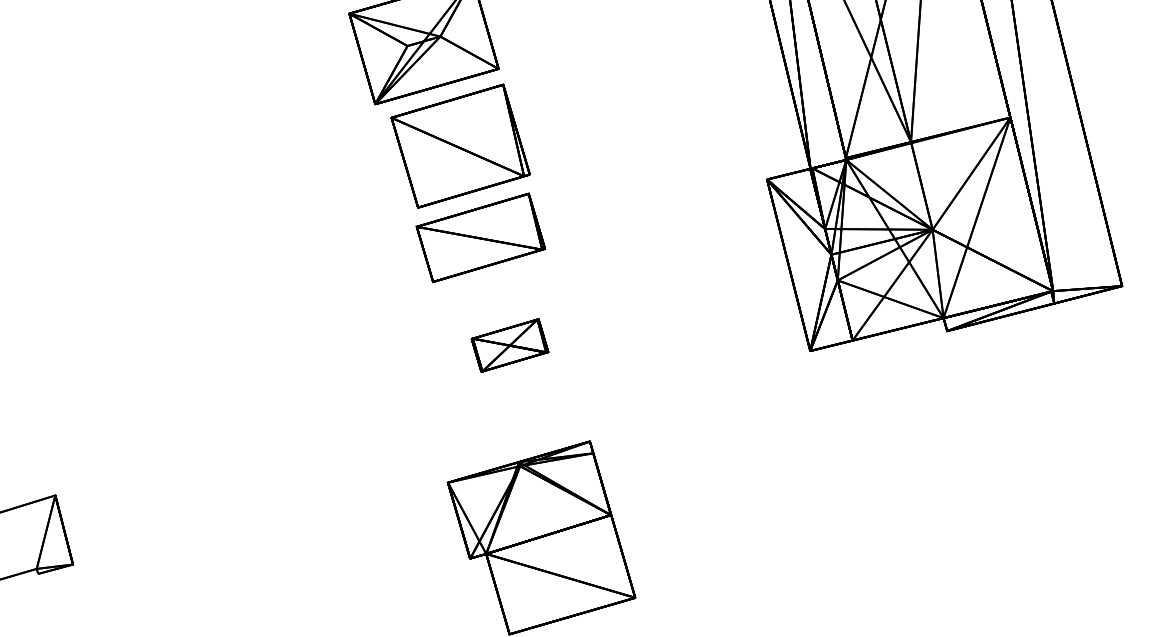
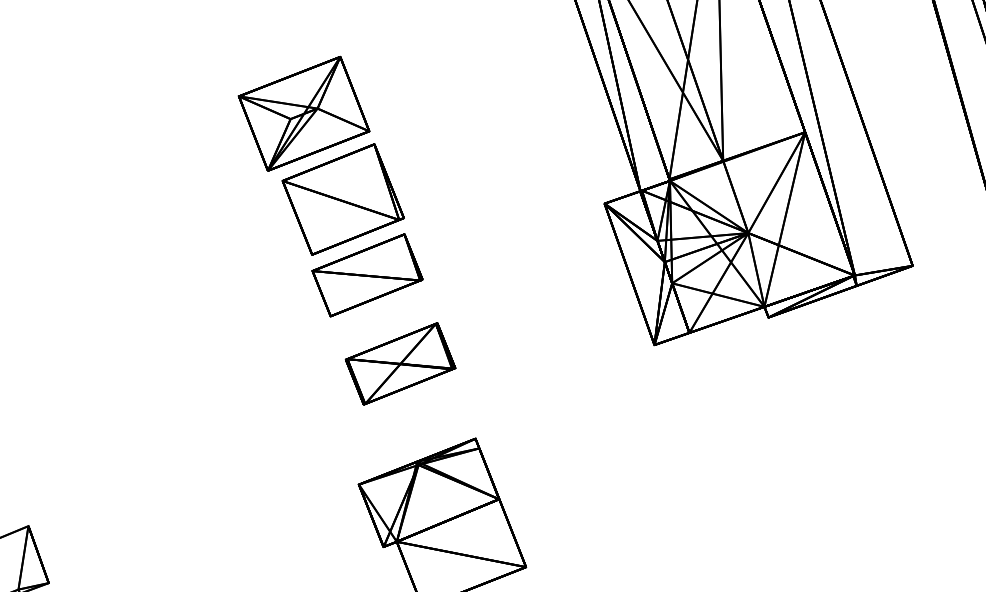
part: (509, 344) -> (400, 363), size x1.67

